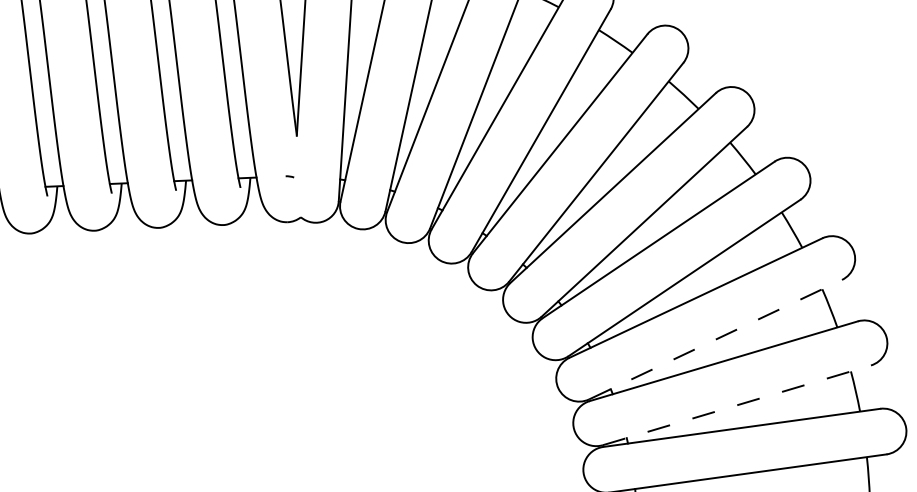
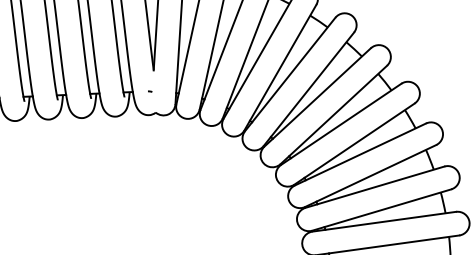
line: (717, 338) -> (371, 175), dashed -> solid
line: (738, 404) -> (382, 209), dashed -> solid

